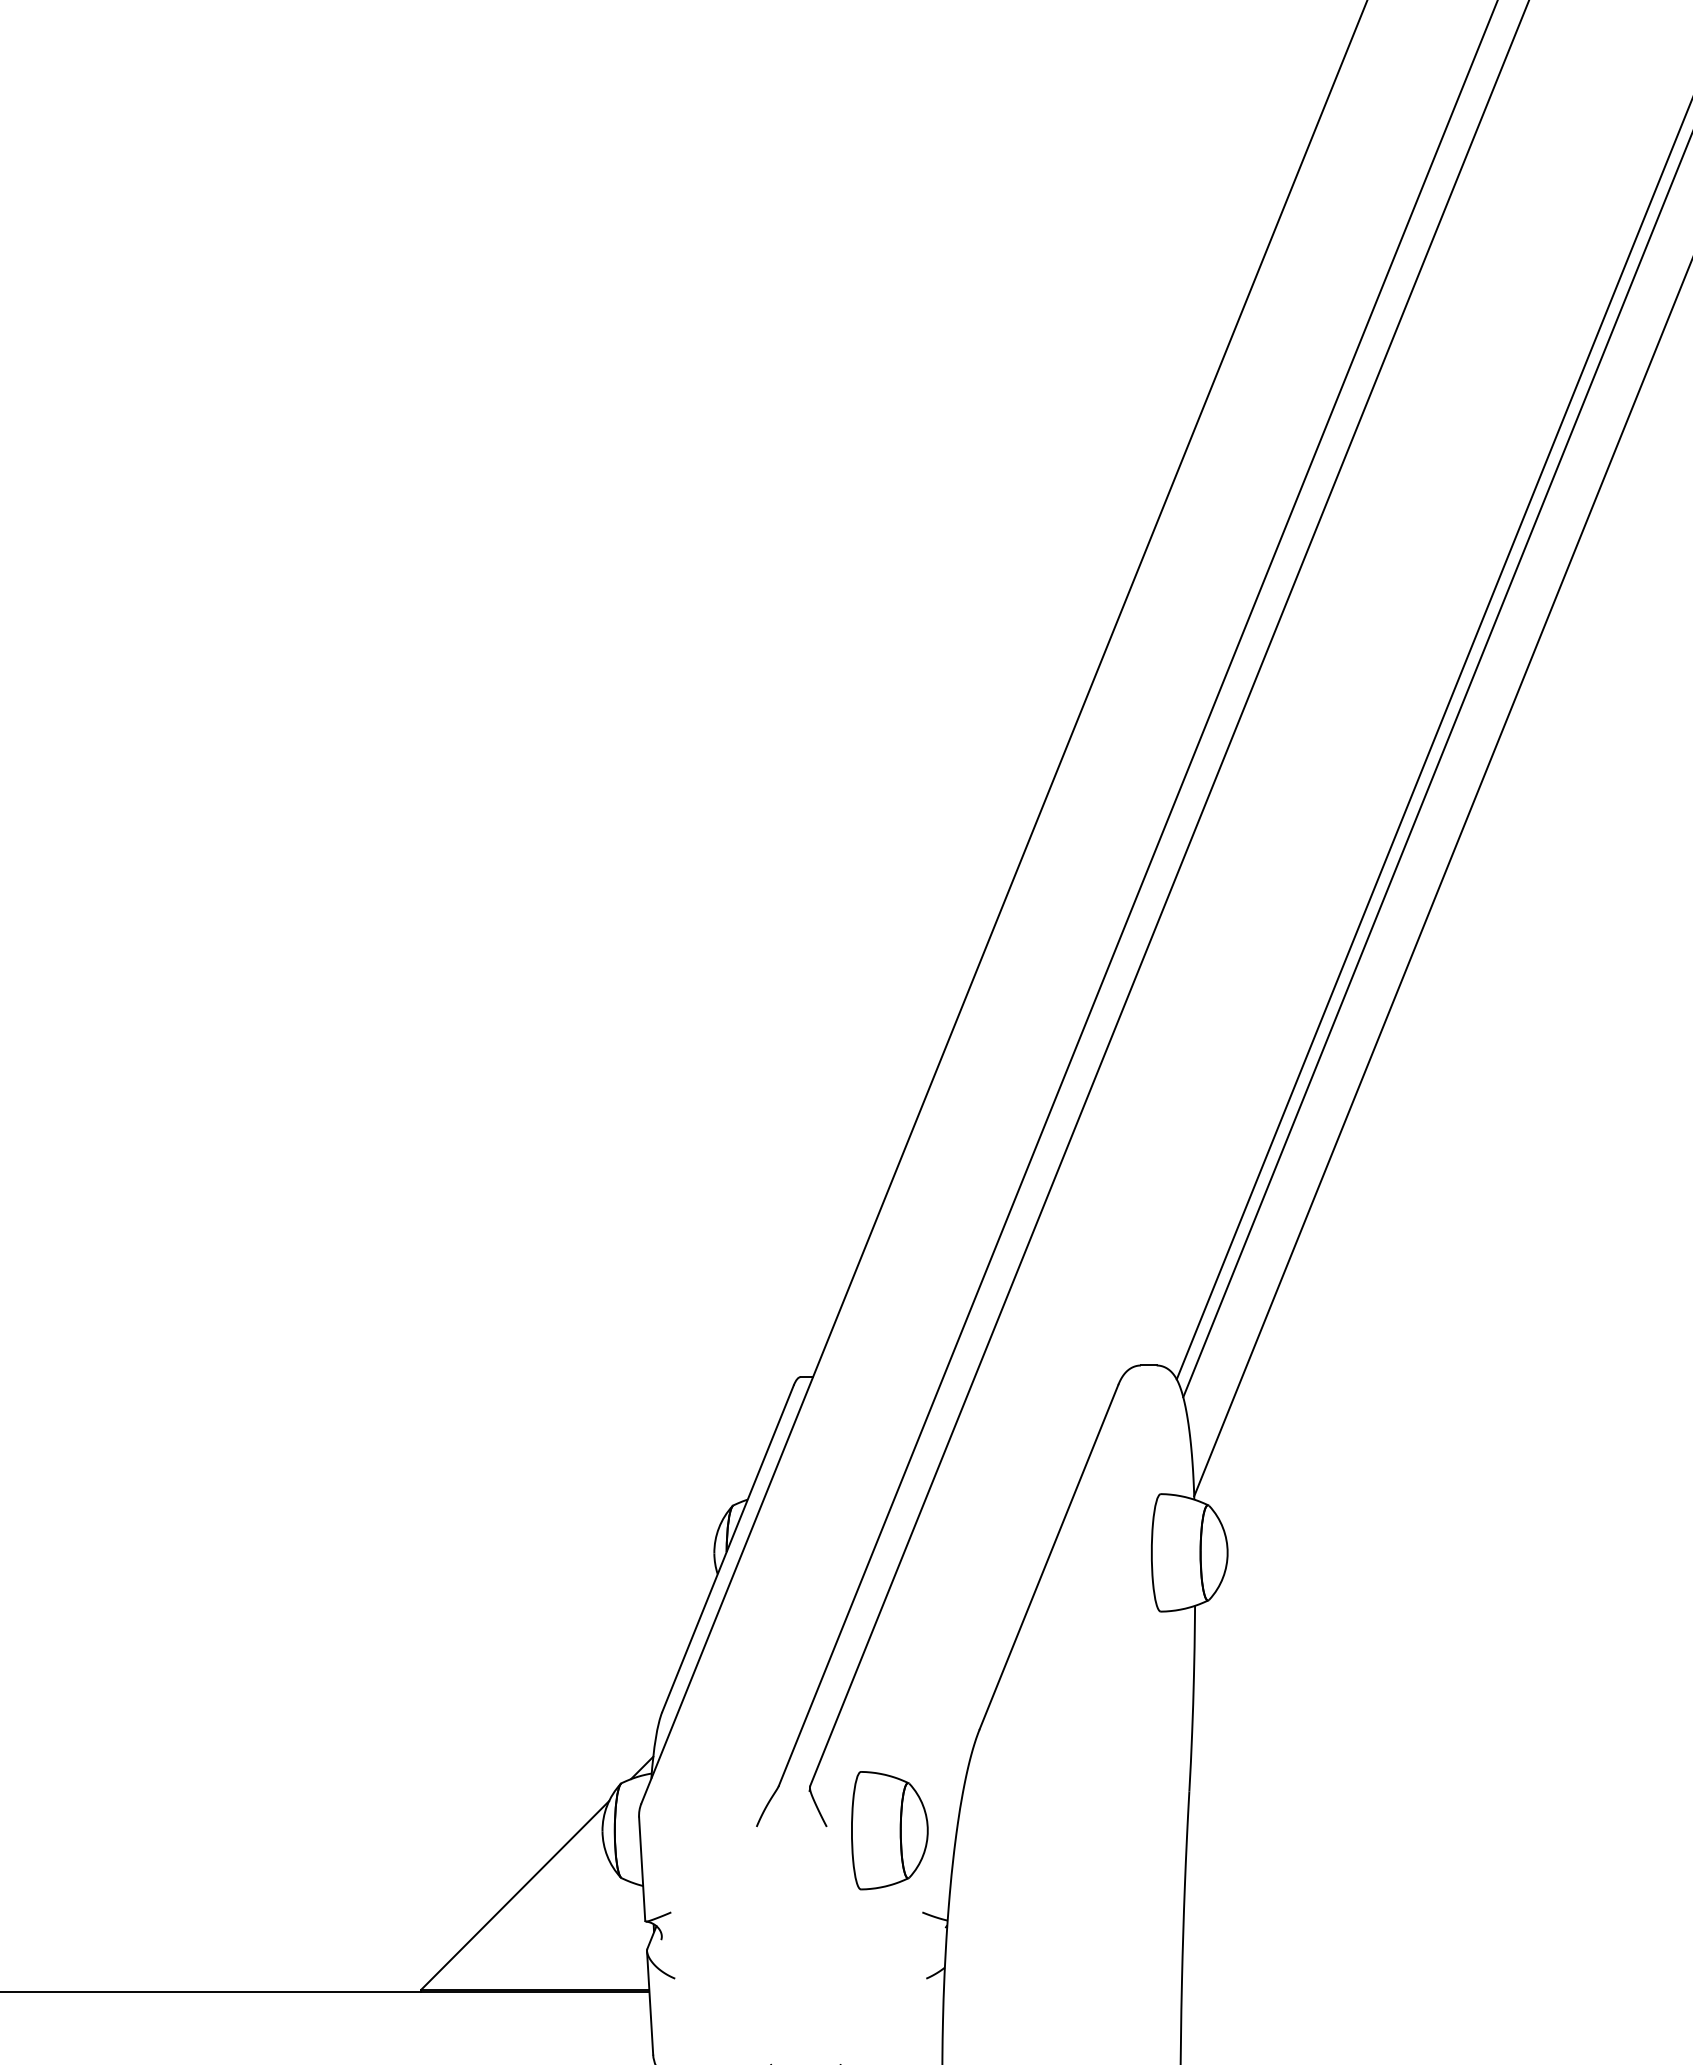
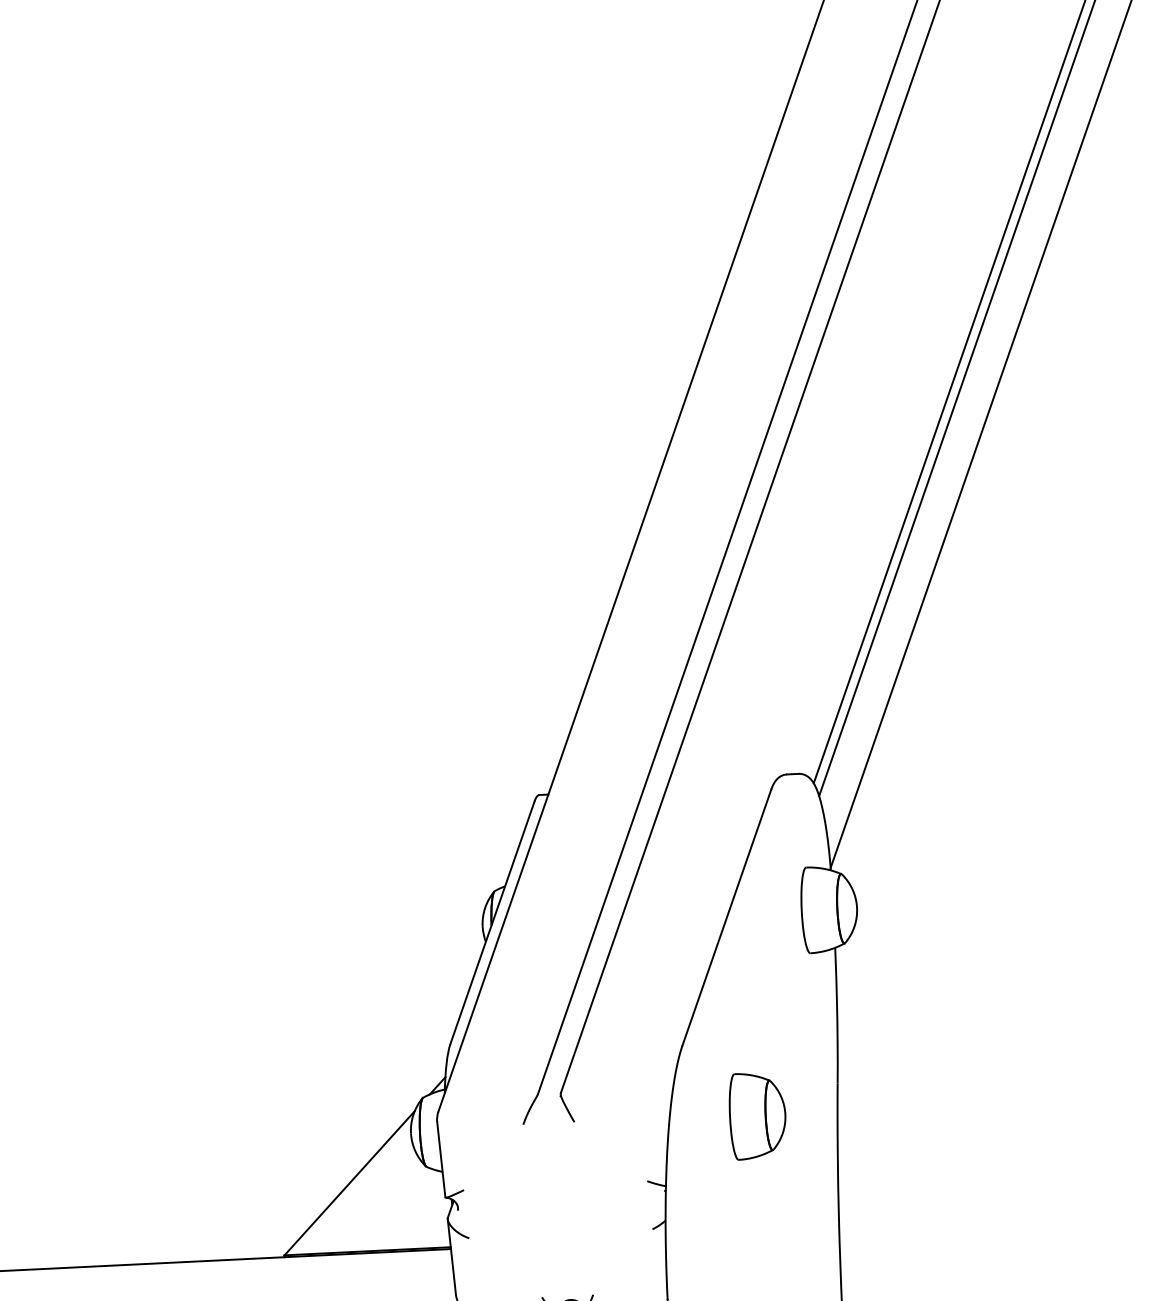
part: (889, 1830) -> (757, 1115), moved

